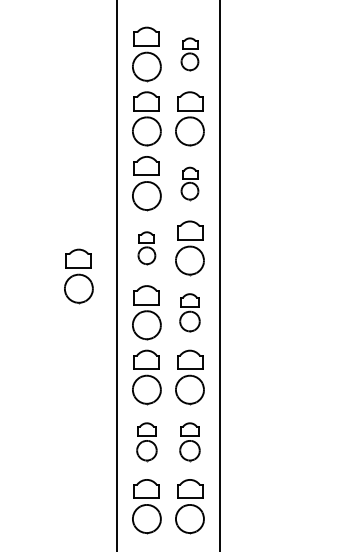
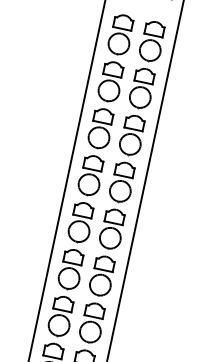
part: (189, 54) -> (151, 41), size x1.67
part: (189, 183) -> (131, 135), size x1.67
part: (146, 248) -> (90, 175), size x1.67
part: (78, 276) -> (36, 185), removed
part: (189, 312) -> (111, 228), size x1.43
part: (146, 441) -> (60, 315), size x1.43
part: (189, 441) -> (92, 322), size x1.43

